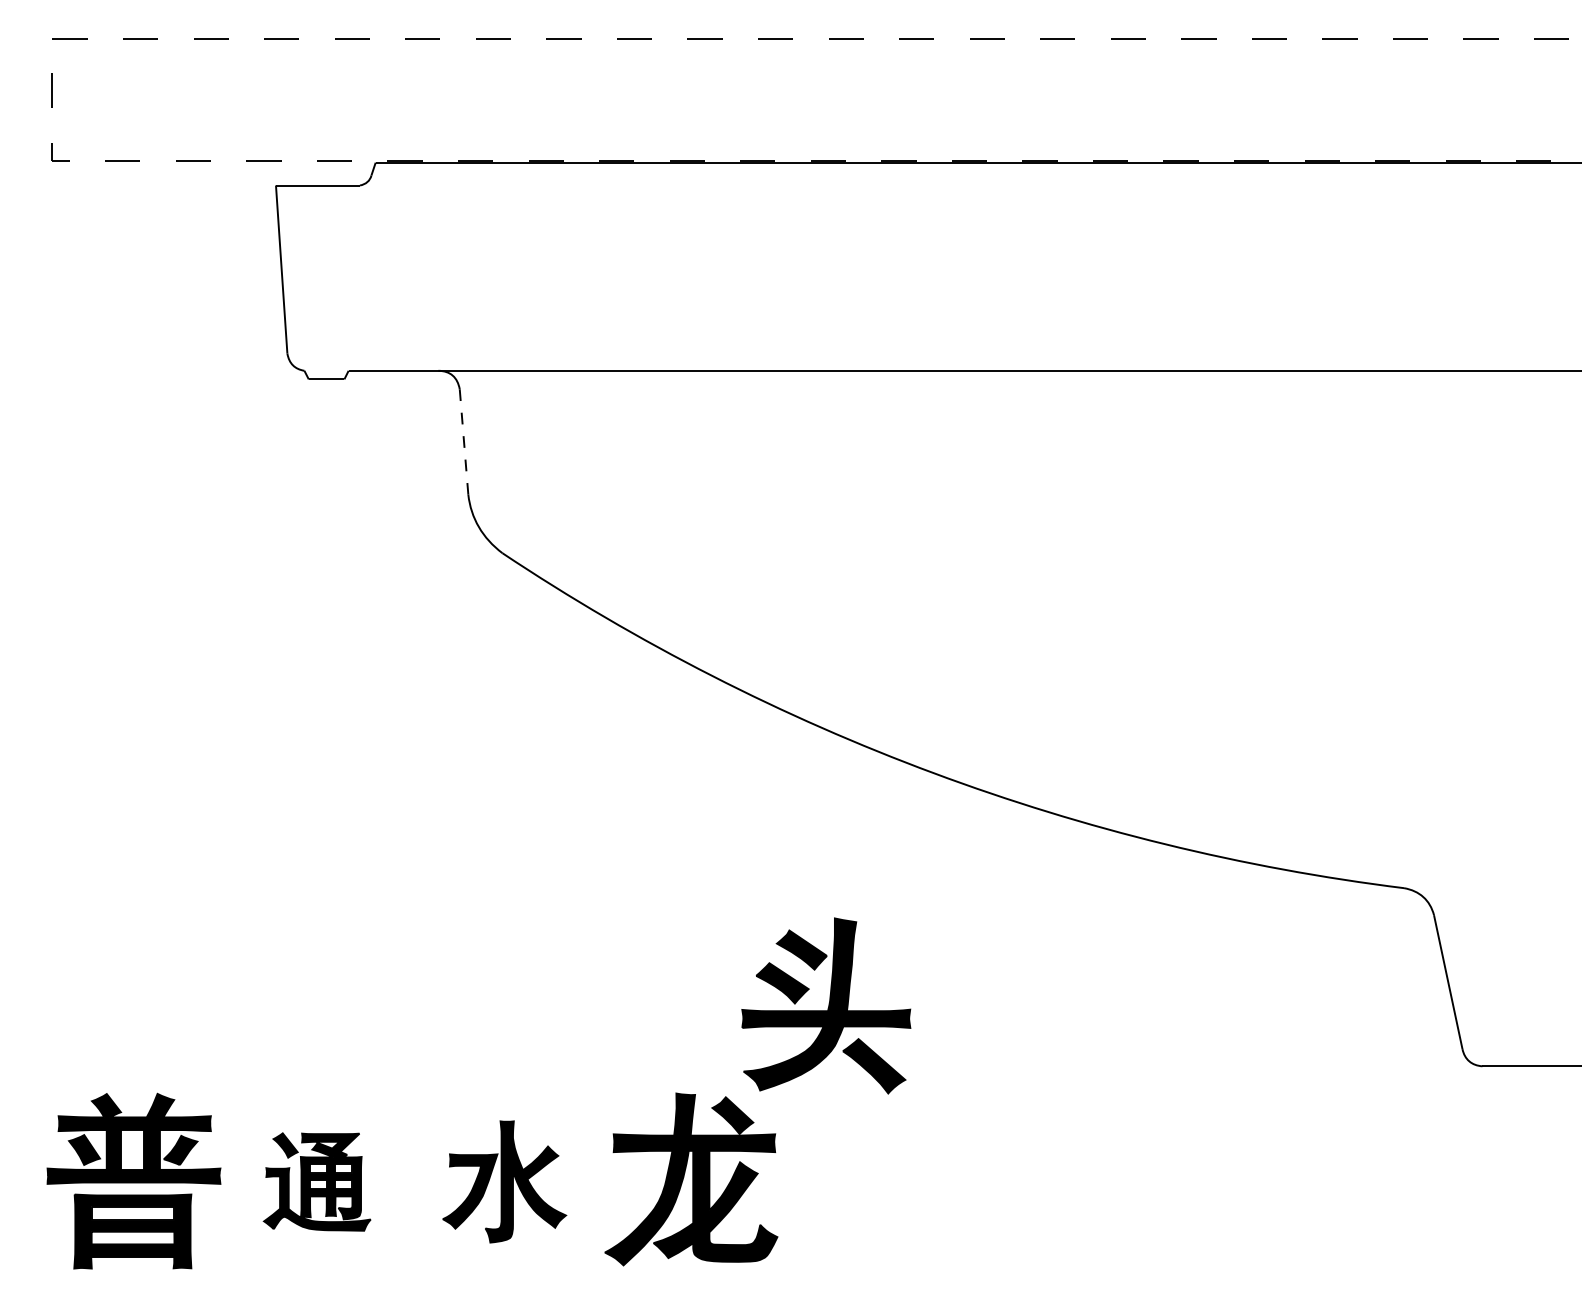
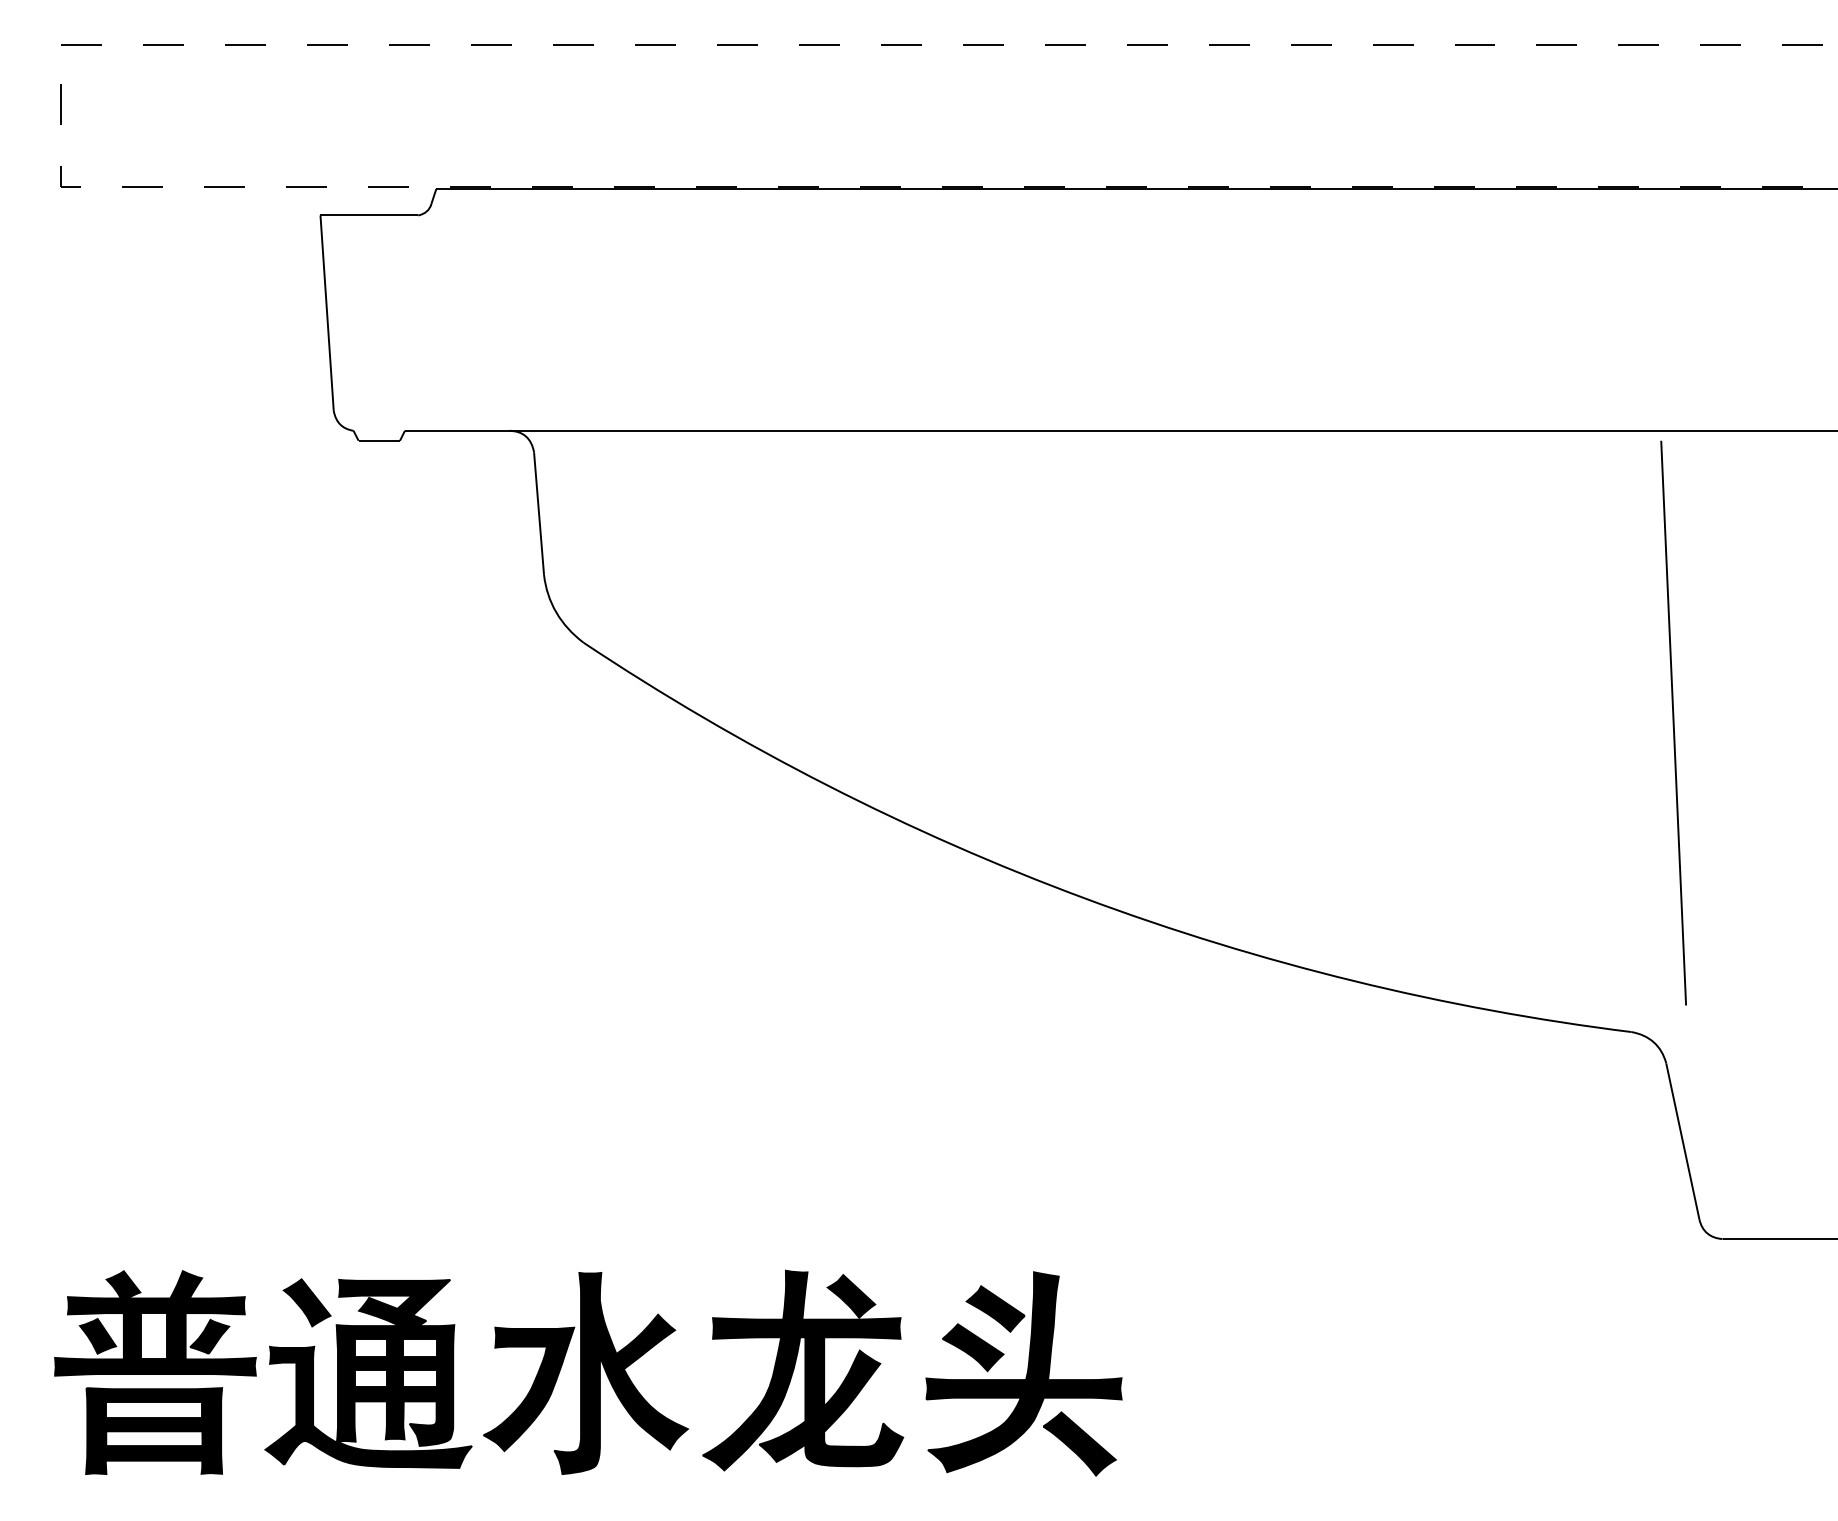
line: (464, 442) -> (539, 514), dashed -> solid
line: (1440, 621) -> (1673, 722), added
part: (825, 1005) -> (1023, 1373), moved
part: (317, 1181) -> (368, 1373), size x1.67
part: (504, 1181) -> (586, 1373), size x1.43

